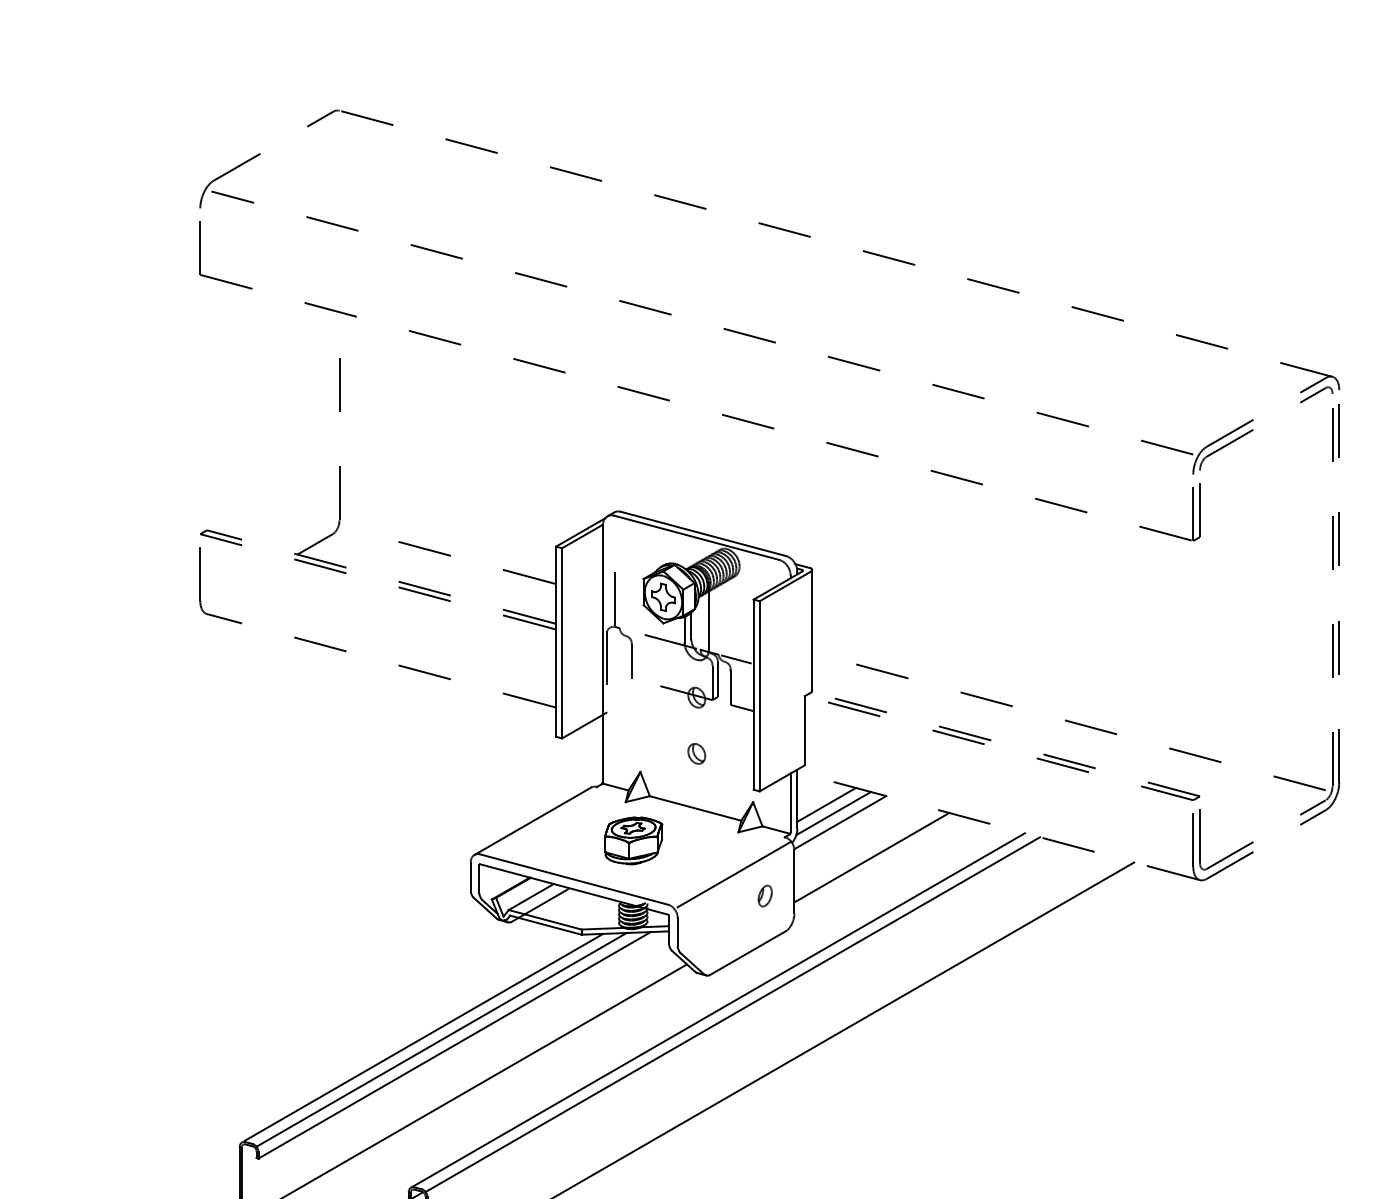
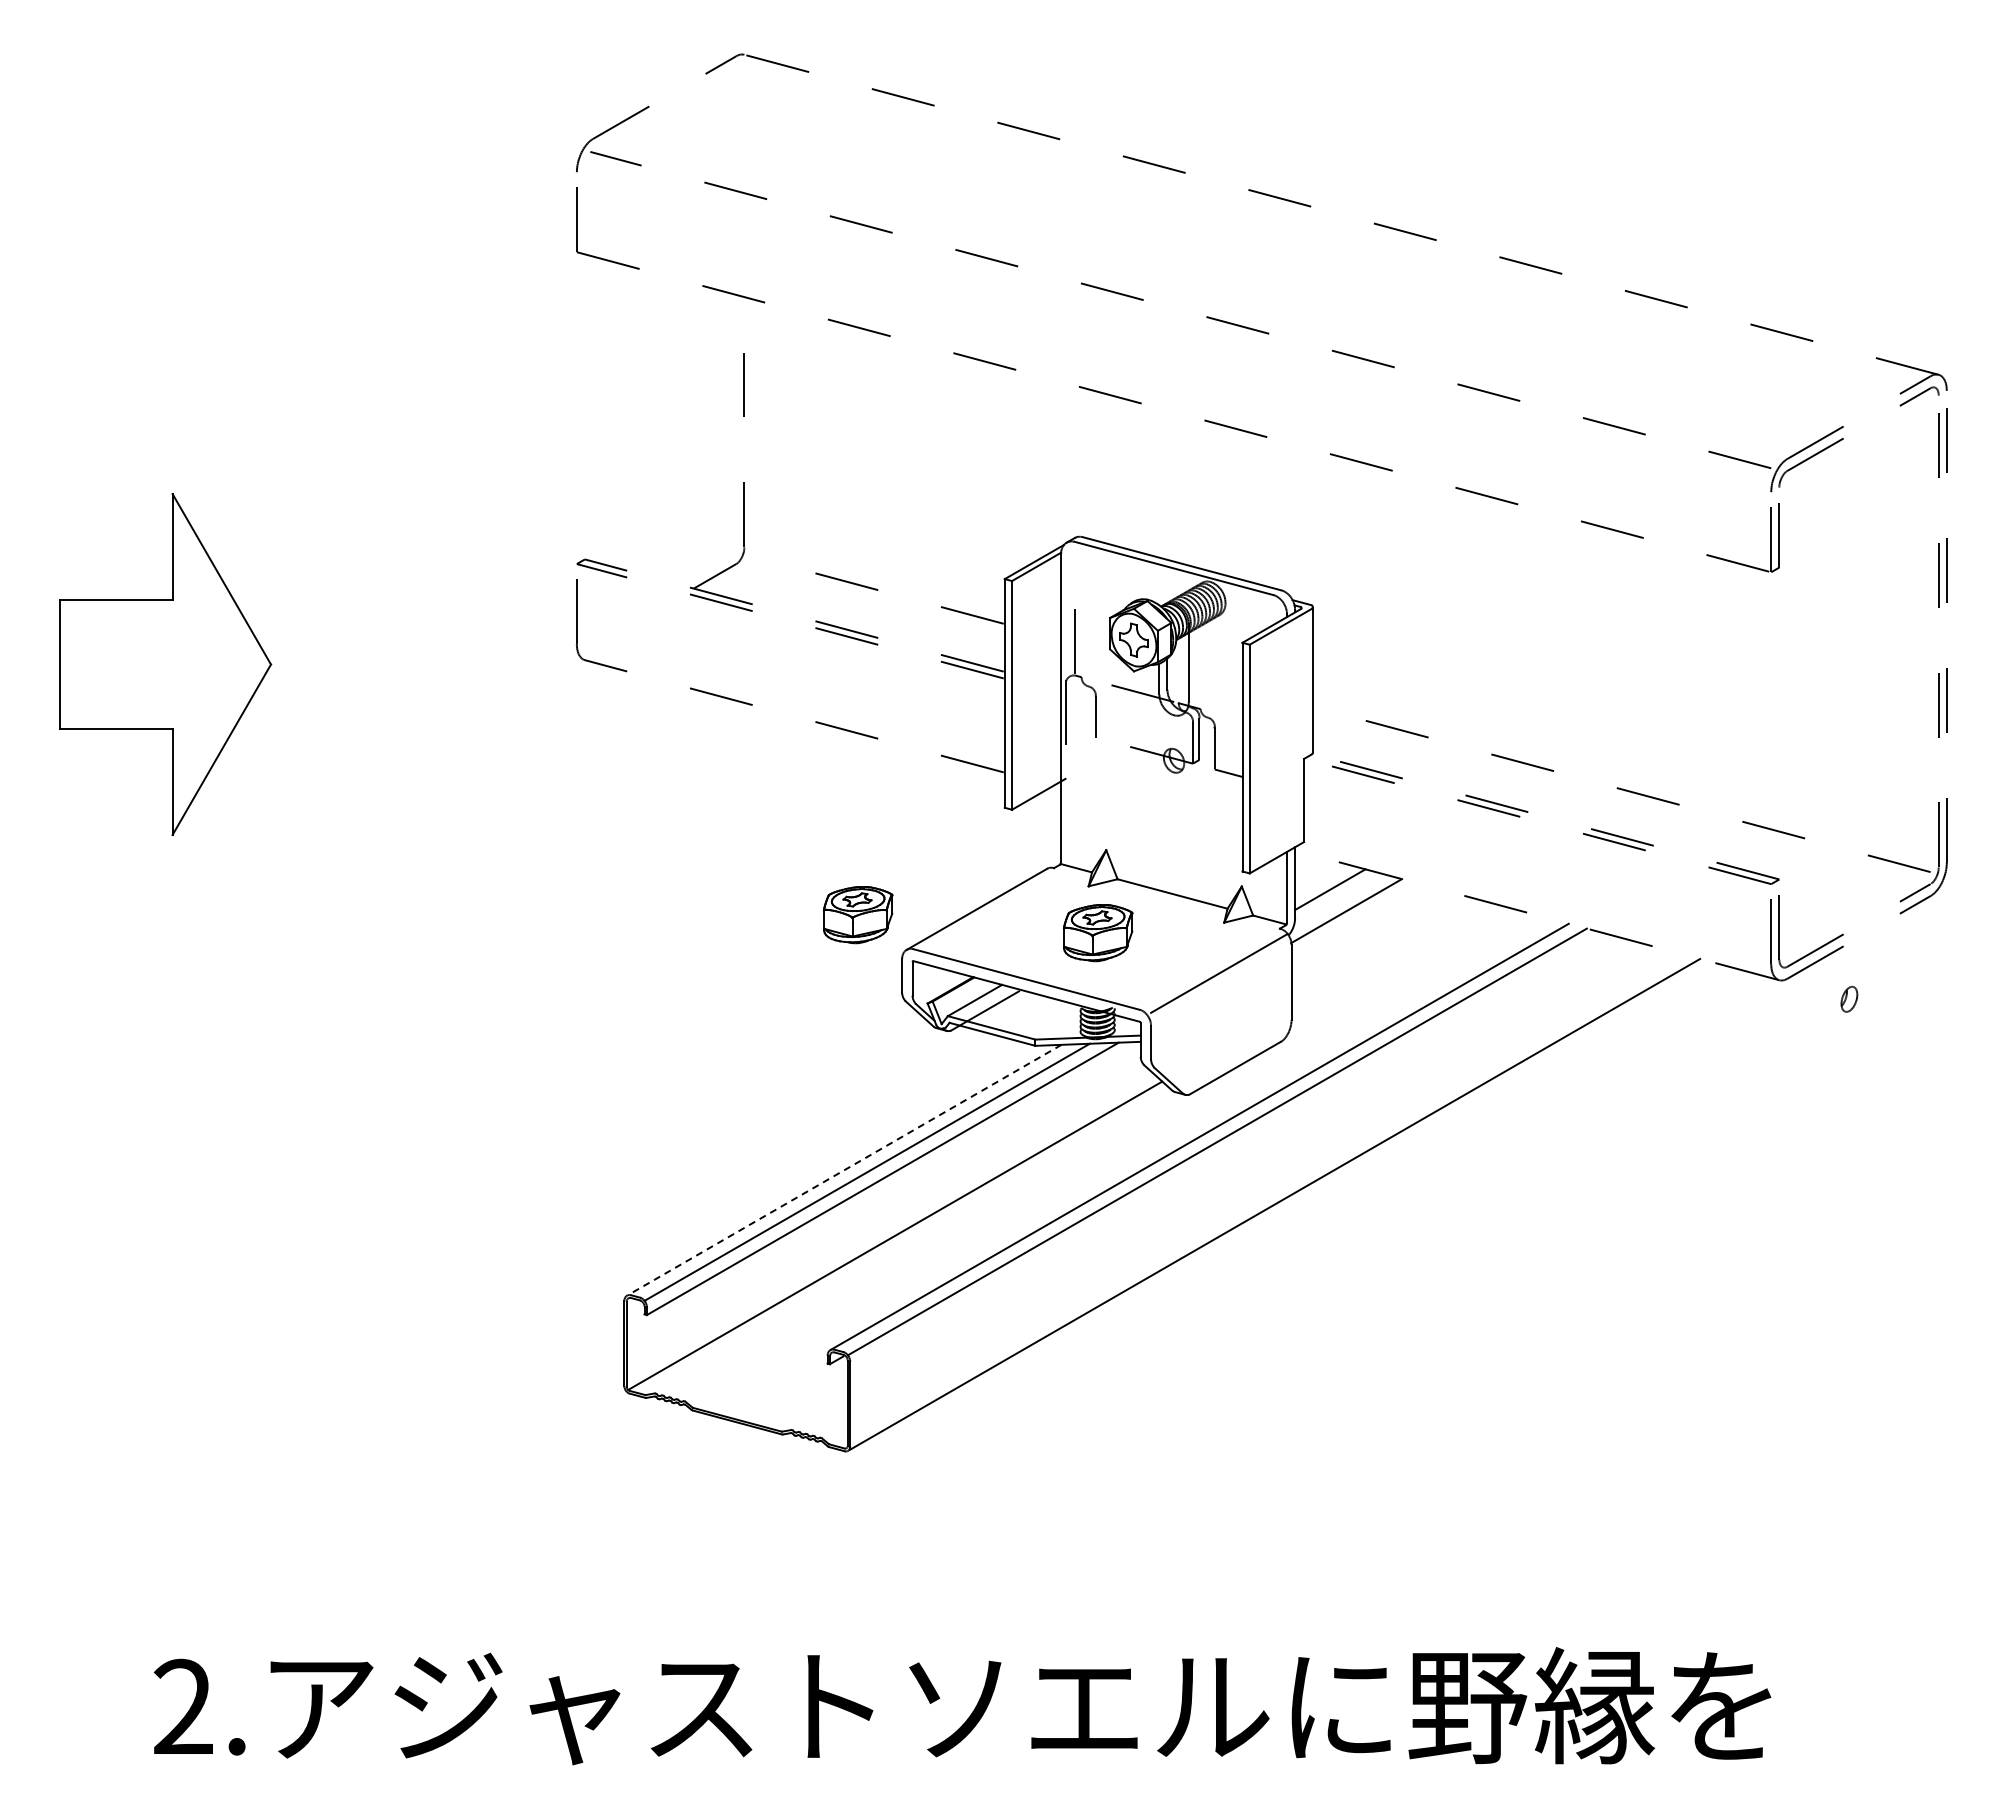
line: (736, 659) -> (1221, 714), removed
part: (697, 754) -> (1174, 828), removed
line: (833, 813) -> (1338, 899), removed
part: (434, 826) -> (858, 915), added
line: (871, 857) -> (1384, 953), removed
part: (765, 895) -> (1849, 998), moved
line: (423, 1037) -> (845, 1169), solid -> dashed

